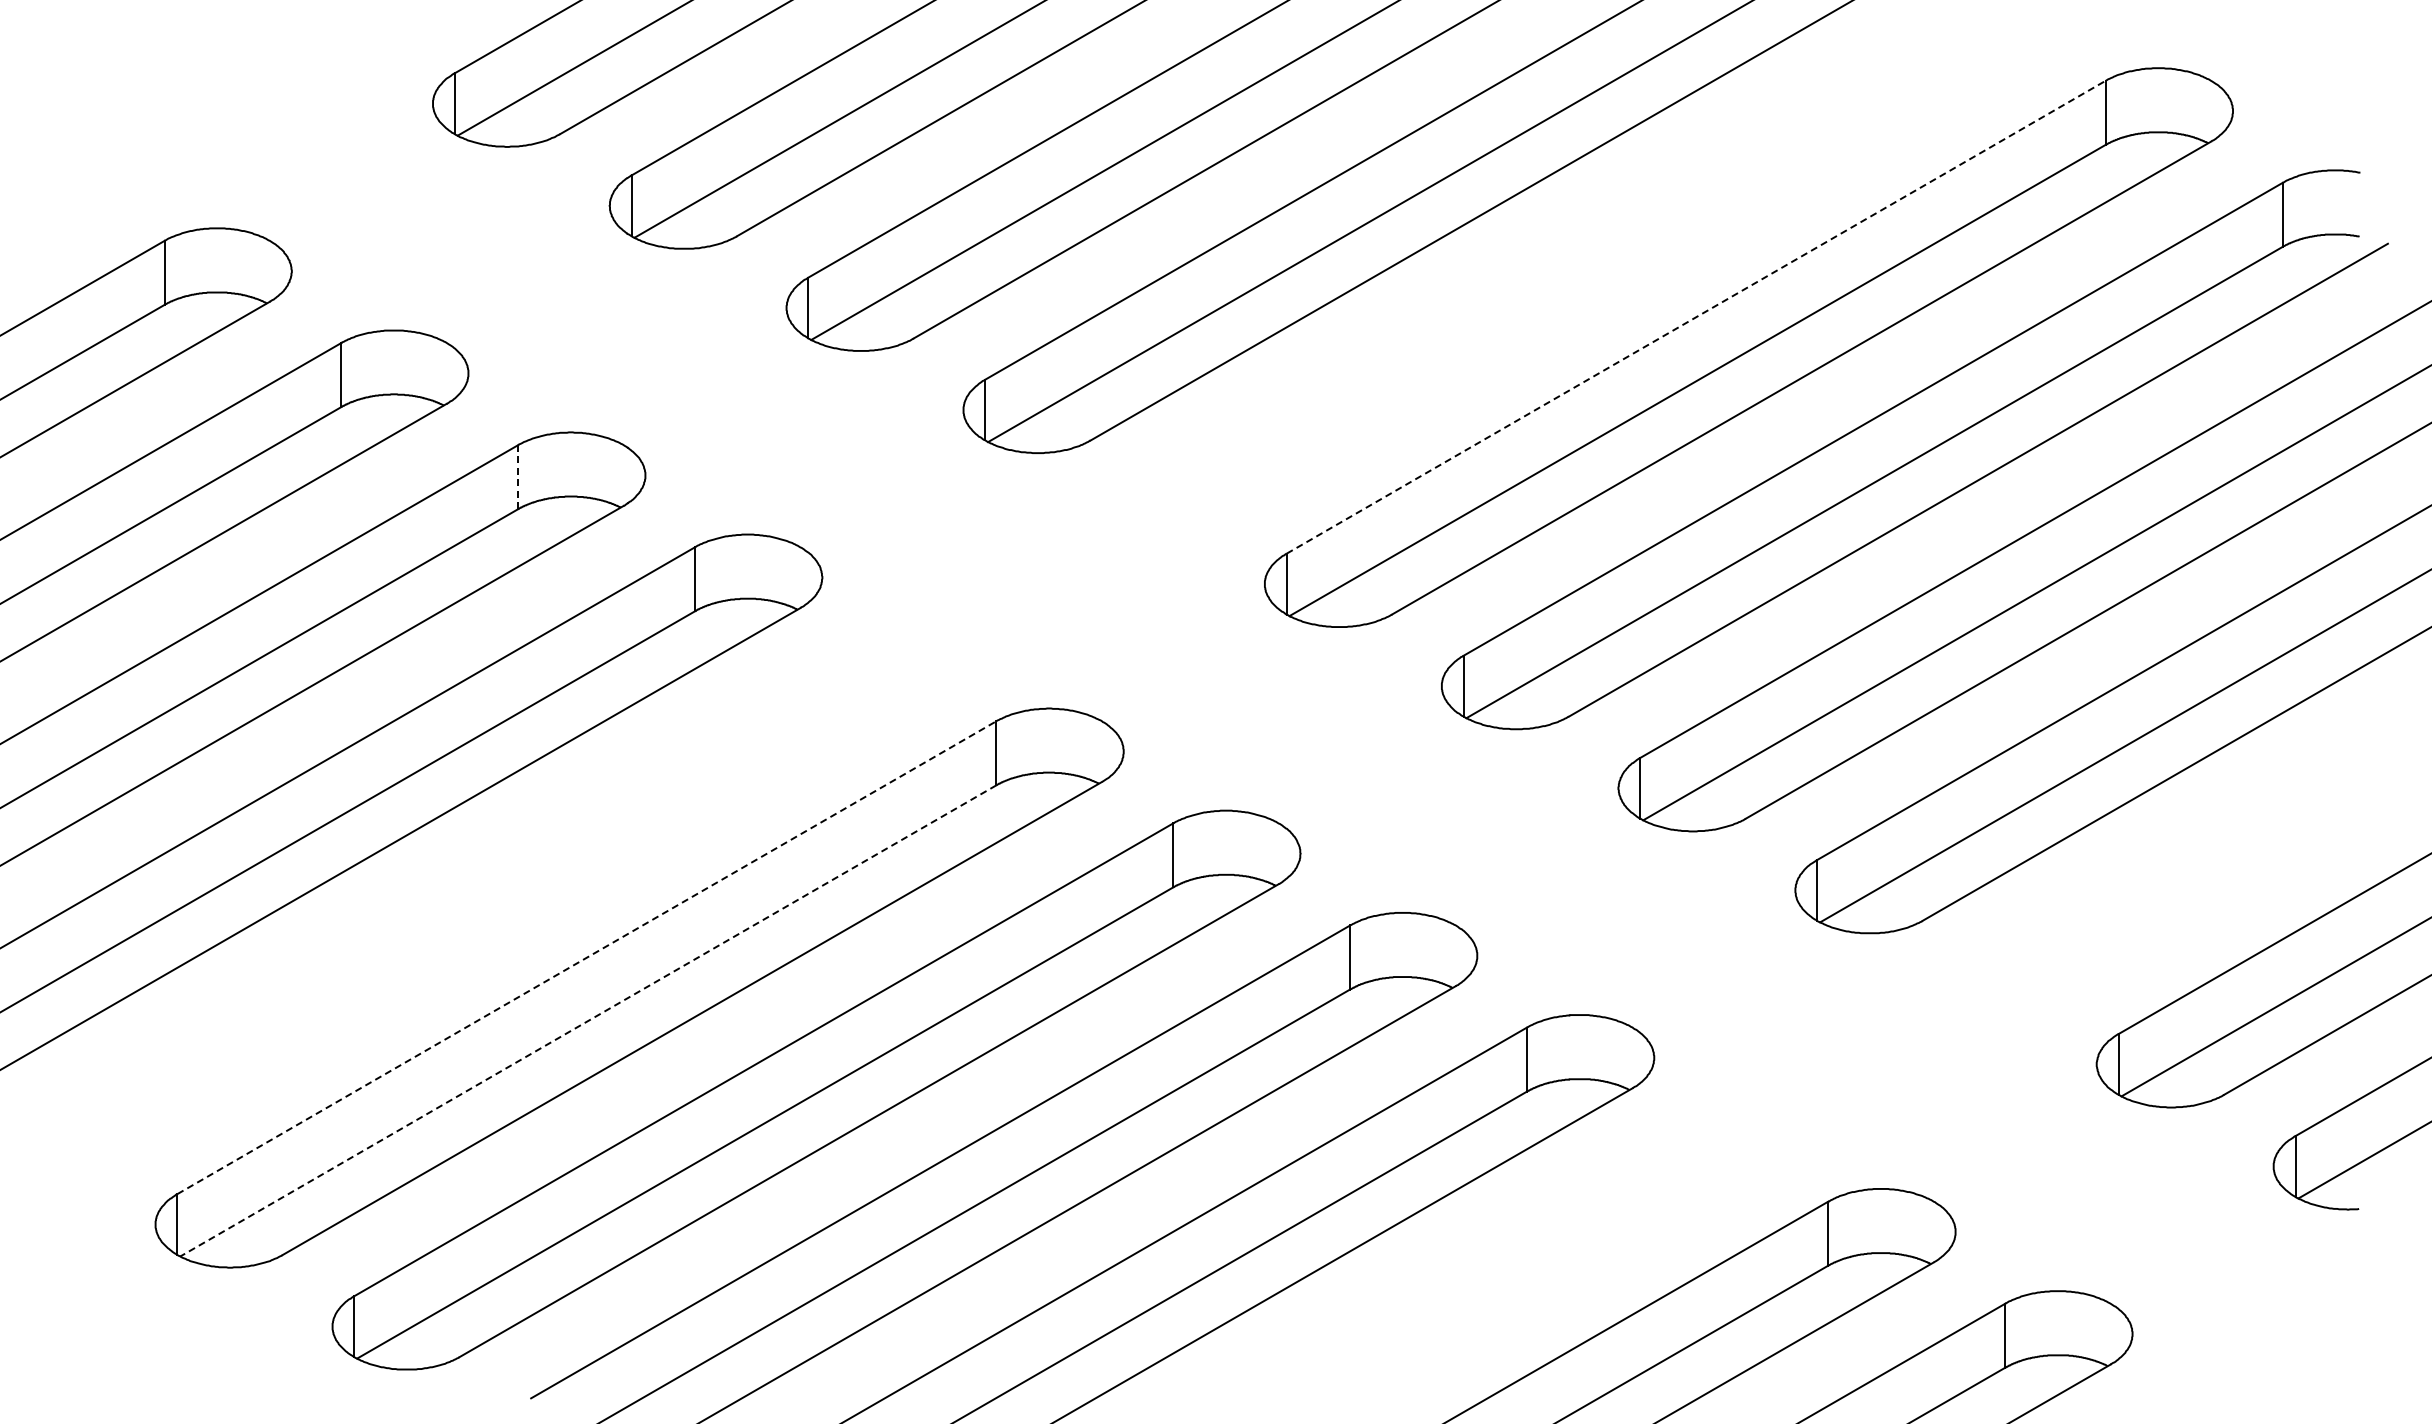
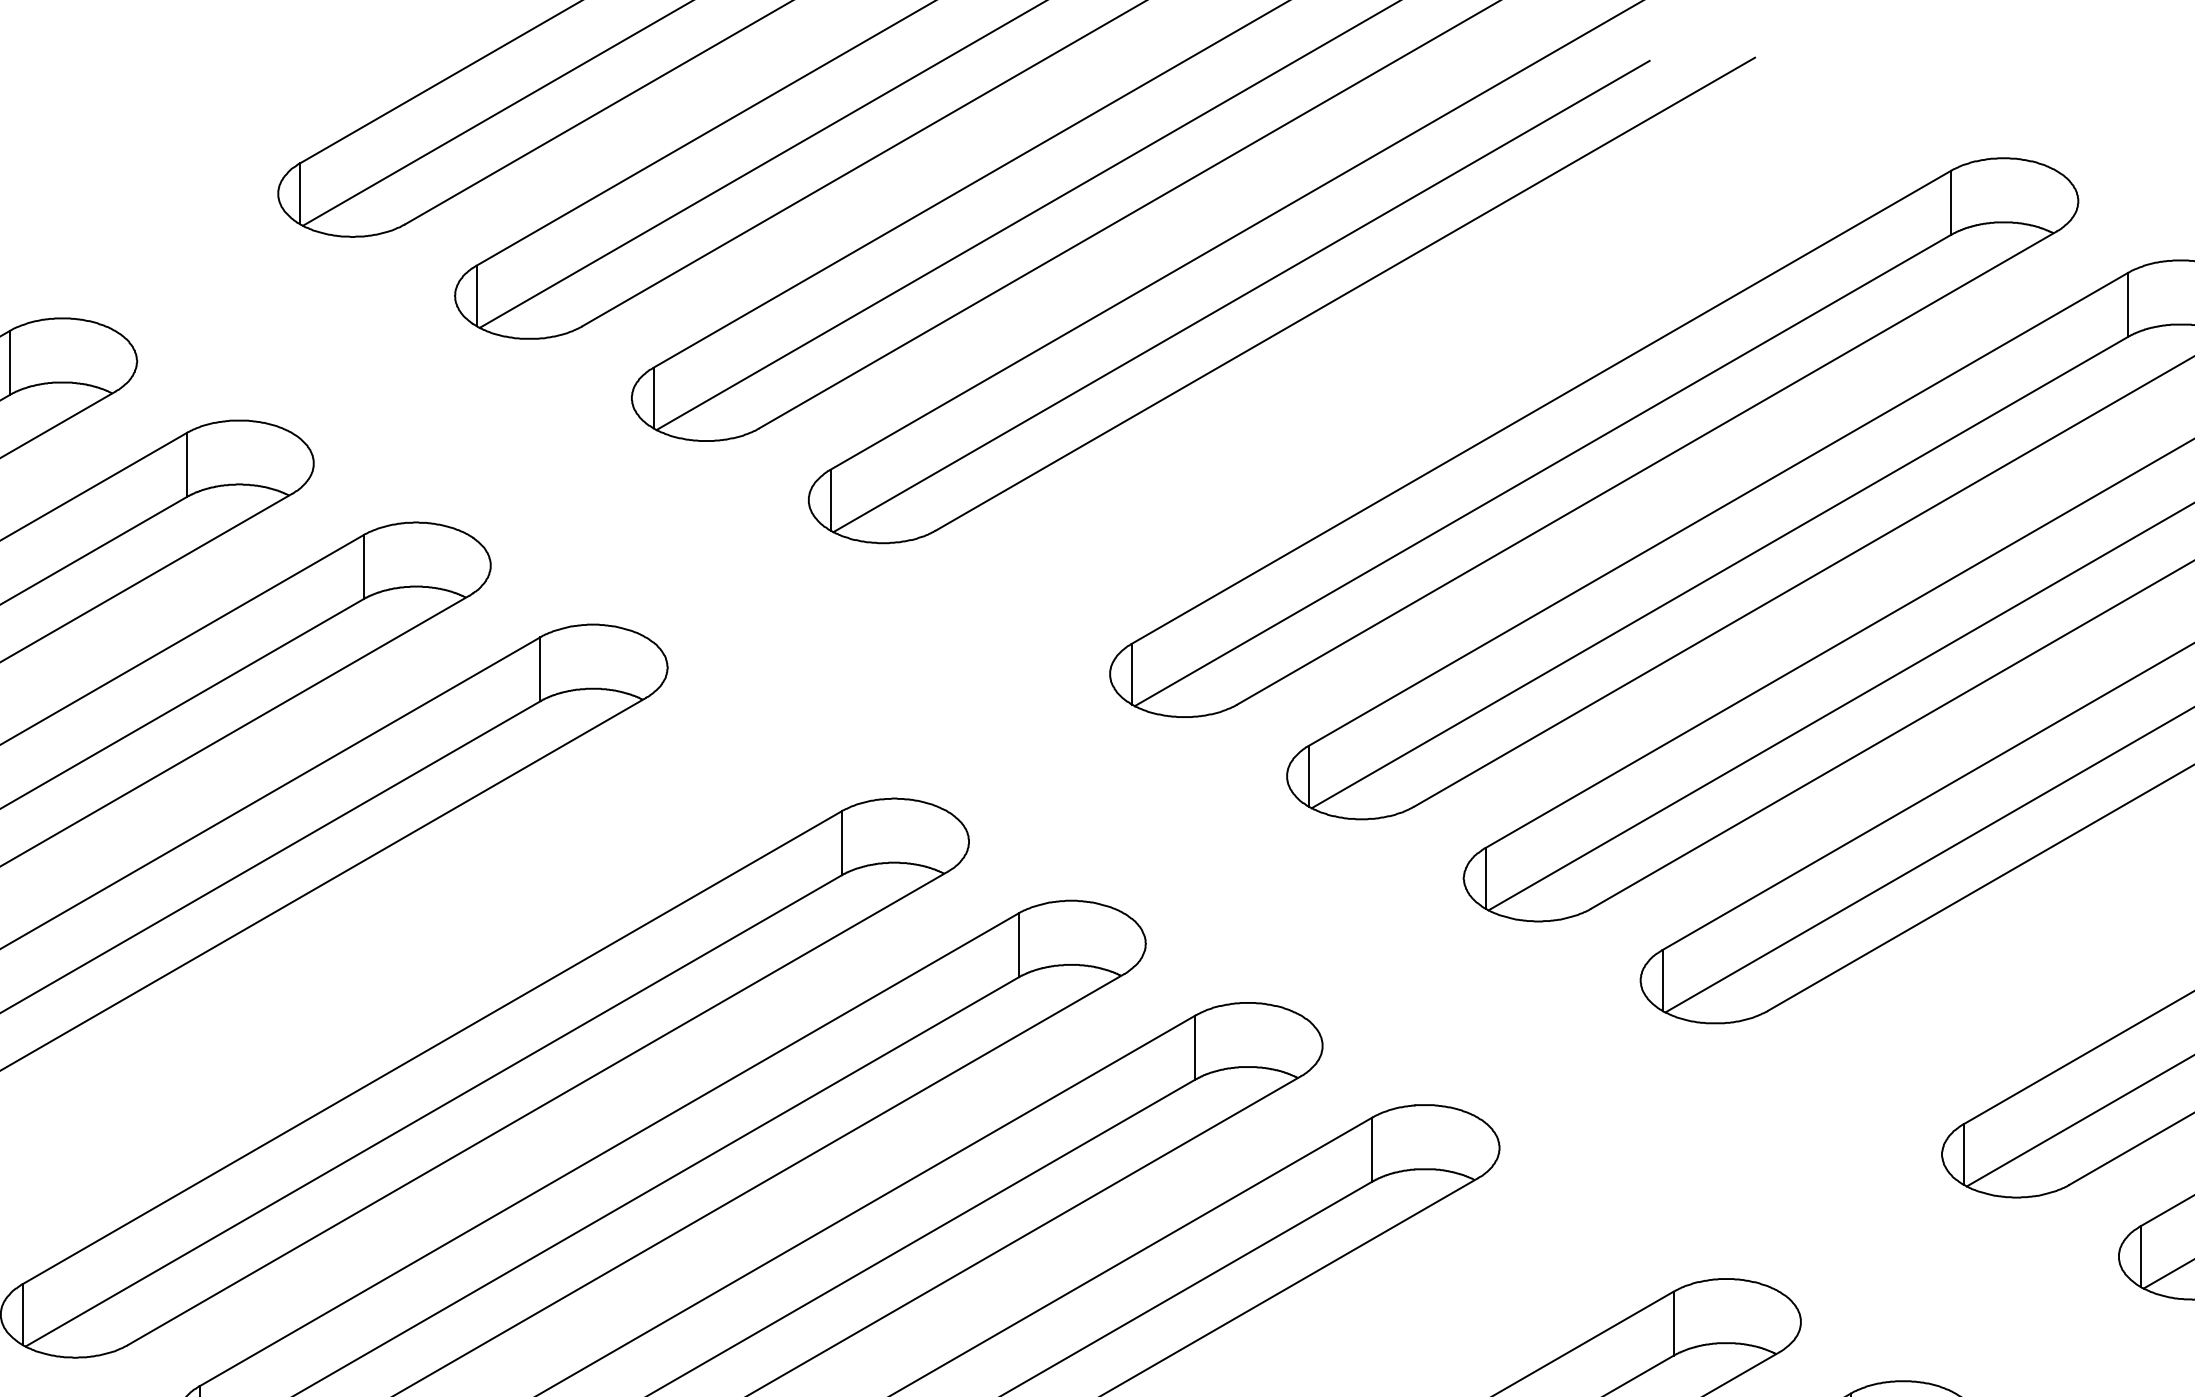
line: (1696, 317) -> (1541, 407), dashed -> solid
line: (518, 476) -> (363, 566), dashed -> solid
line: (586, 957) -> (431, 1047), dashed -> solid
line: (587, 1021) -> (432, 1111), dashed -> solid

